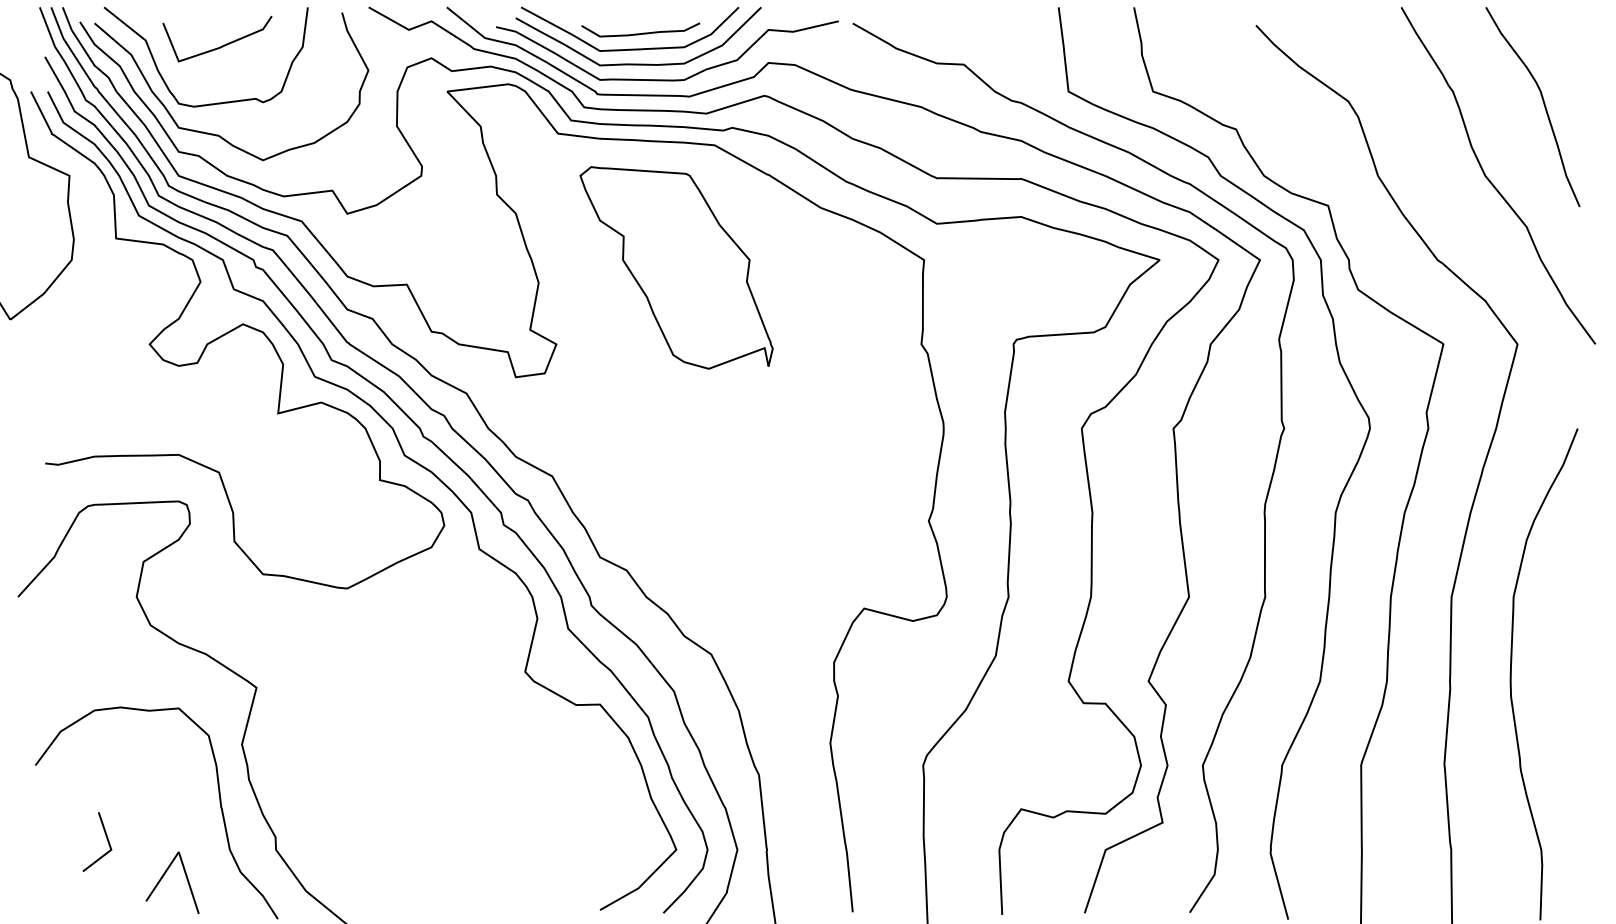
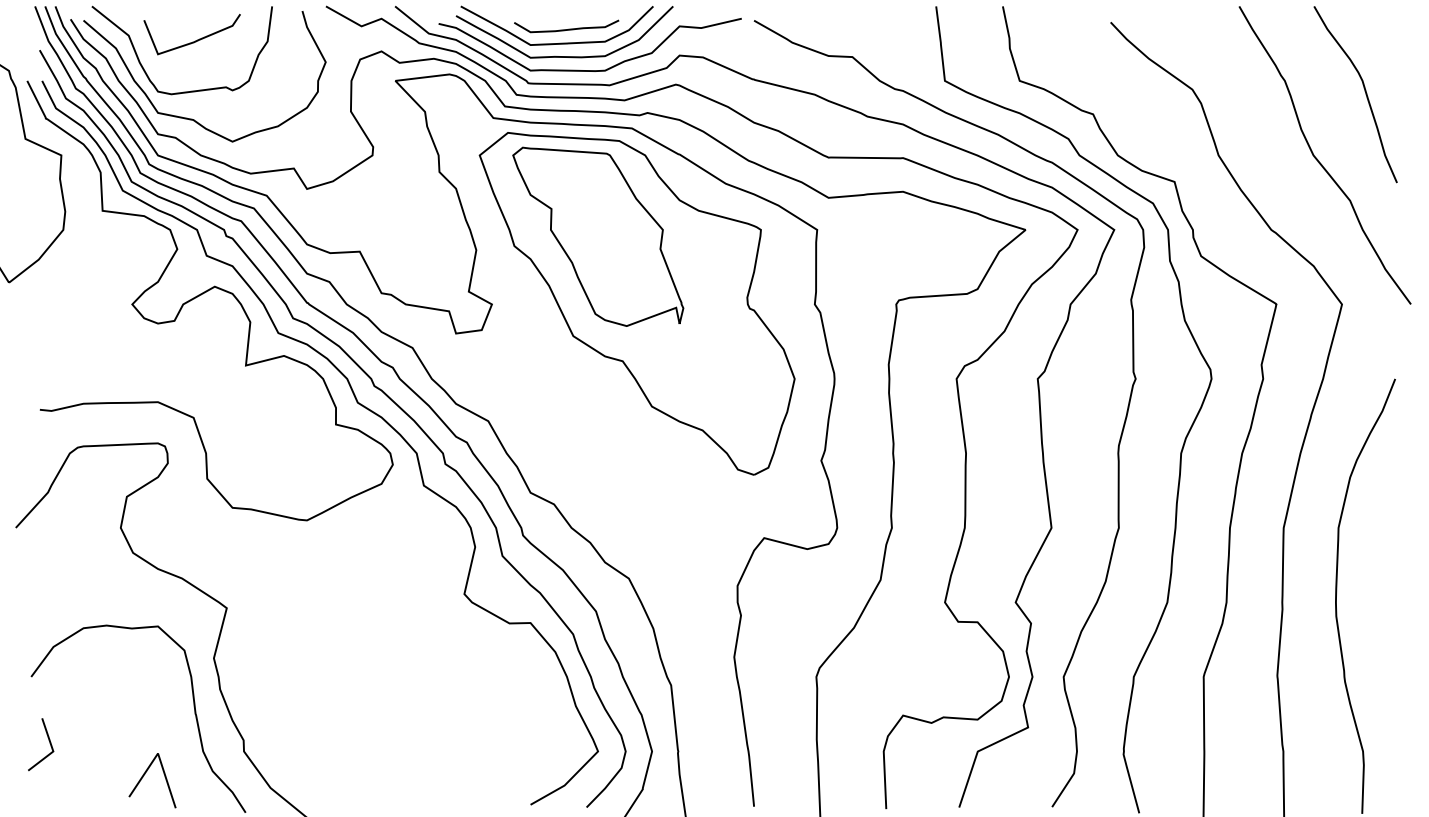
part: (719, 343) -> (636, 303), added
line: (105, 837) -> (48, 740), moved

